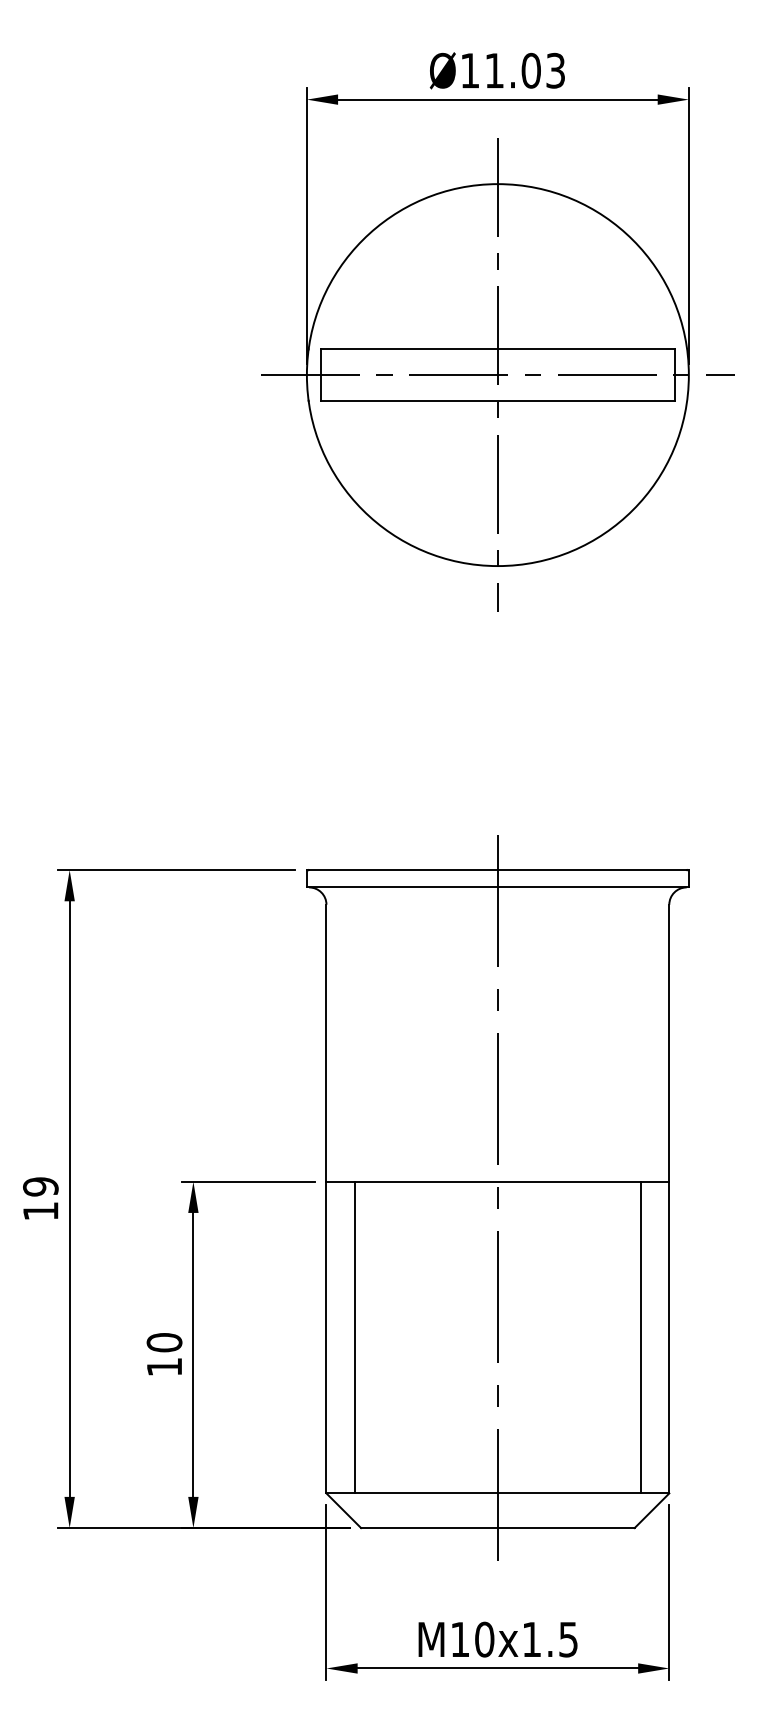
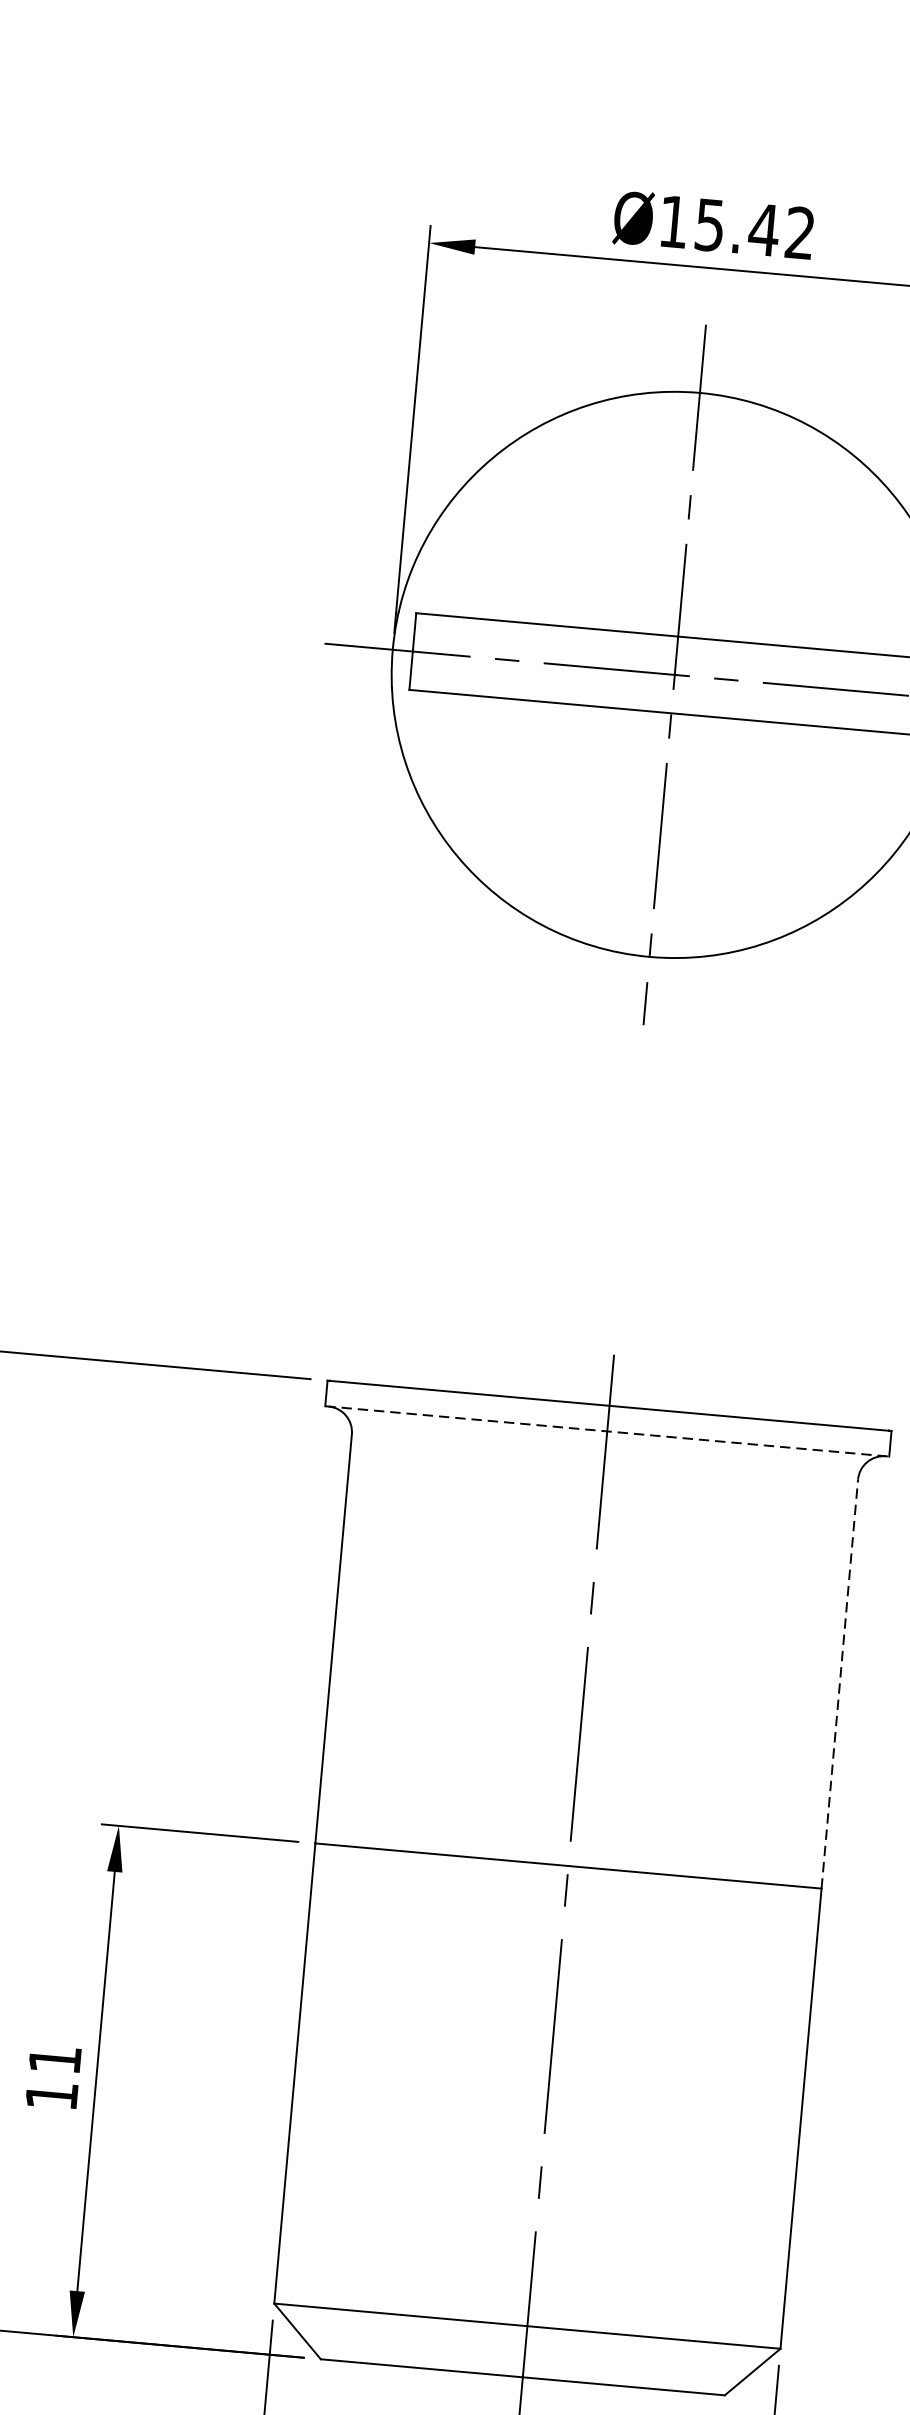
text: (524, 70) -> (754, 228), Ø11.03 -> Ø15.42
line: (497, 887) -> (606, 1431), solid -> dashed
line: (669, 1043) -> (840, 1684), solid -> dashed
line: (354, 1337) -> (336, 2077), removed
line: (641, 1337) -> (759, 2114), removed
text: (164, 1342) -> (55, 2059), 10 -> 11

